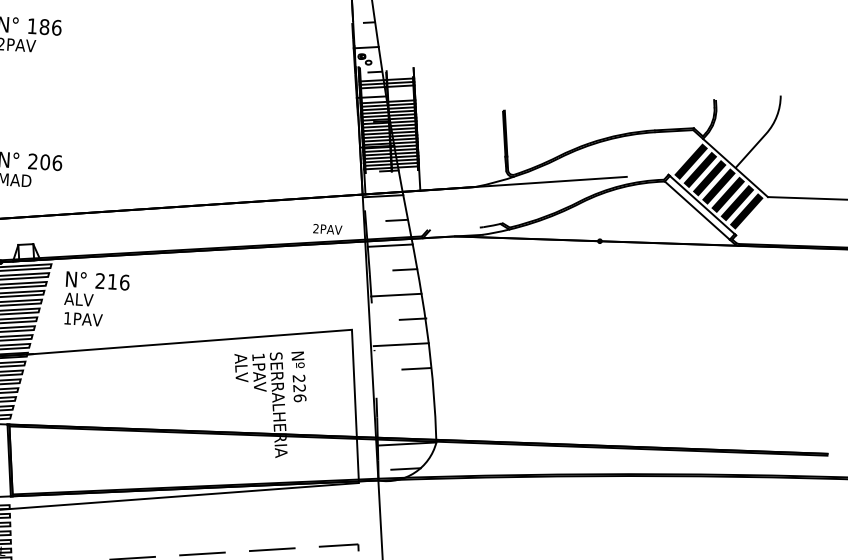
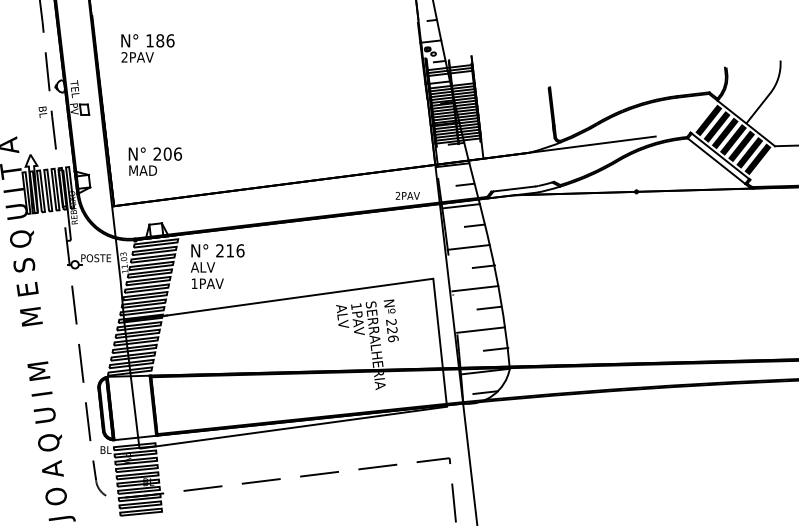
line: (453, 228) -> (513, 188), added
line: (404, 393) -> (480, 329), added
line: (422, 417) -> (496, 348), added

